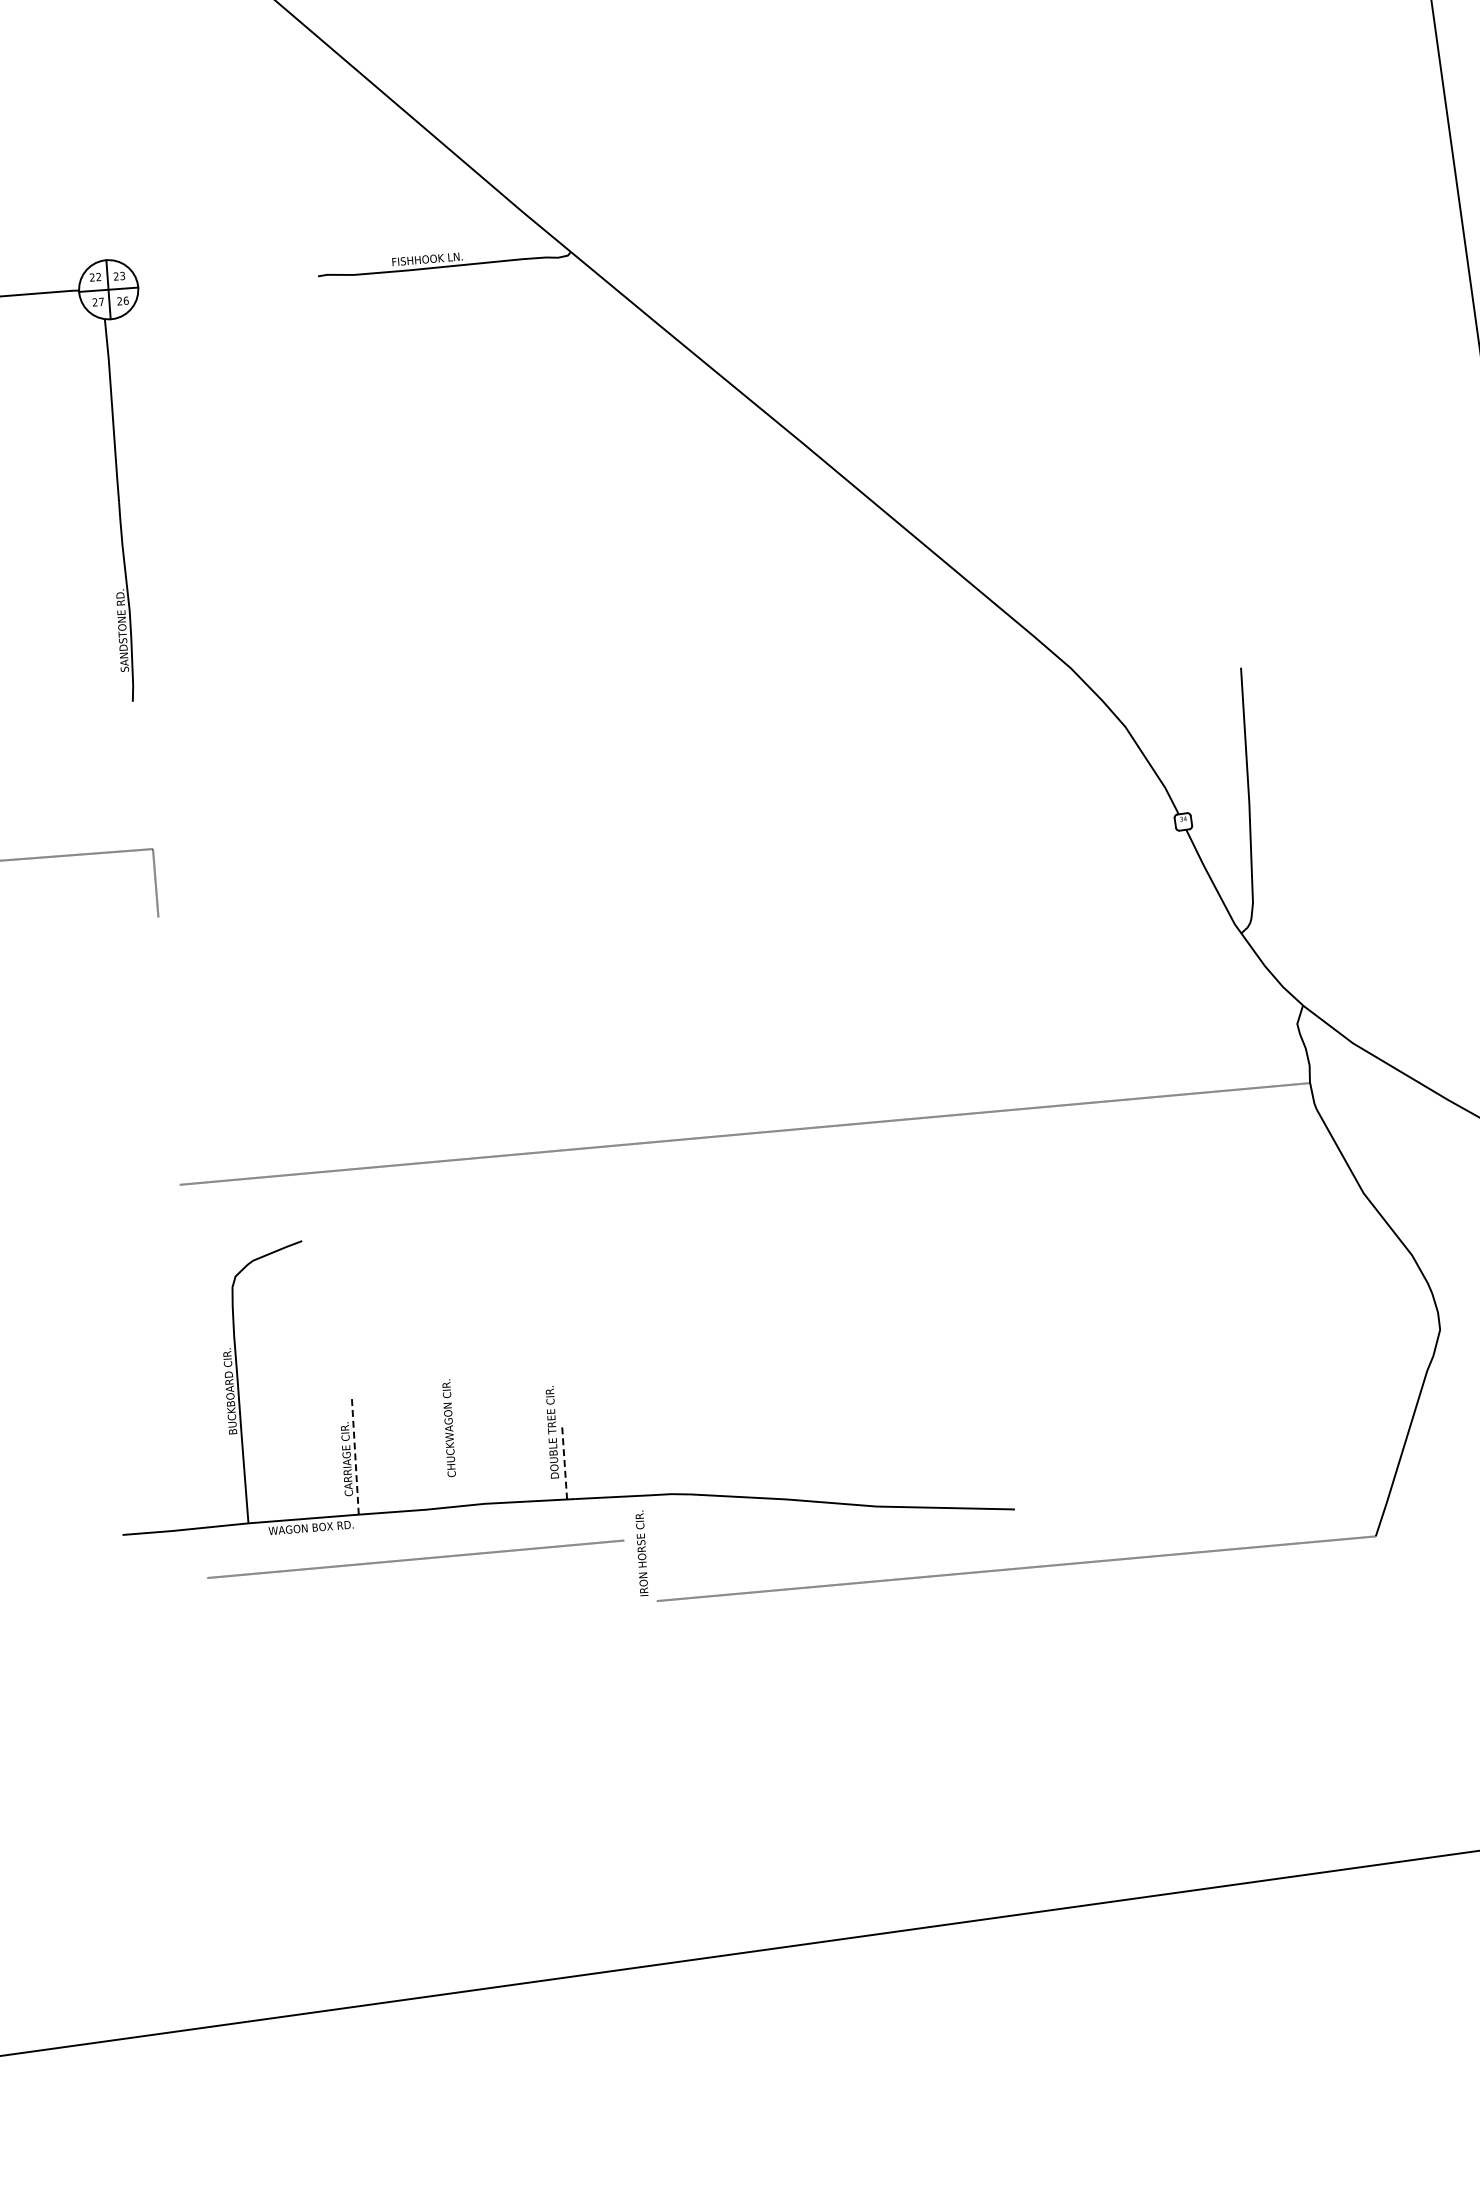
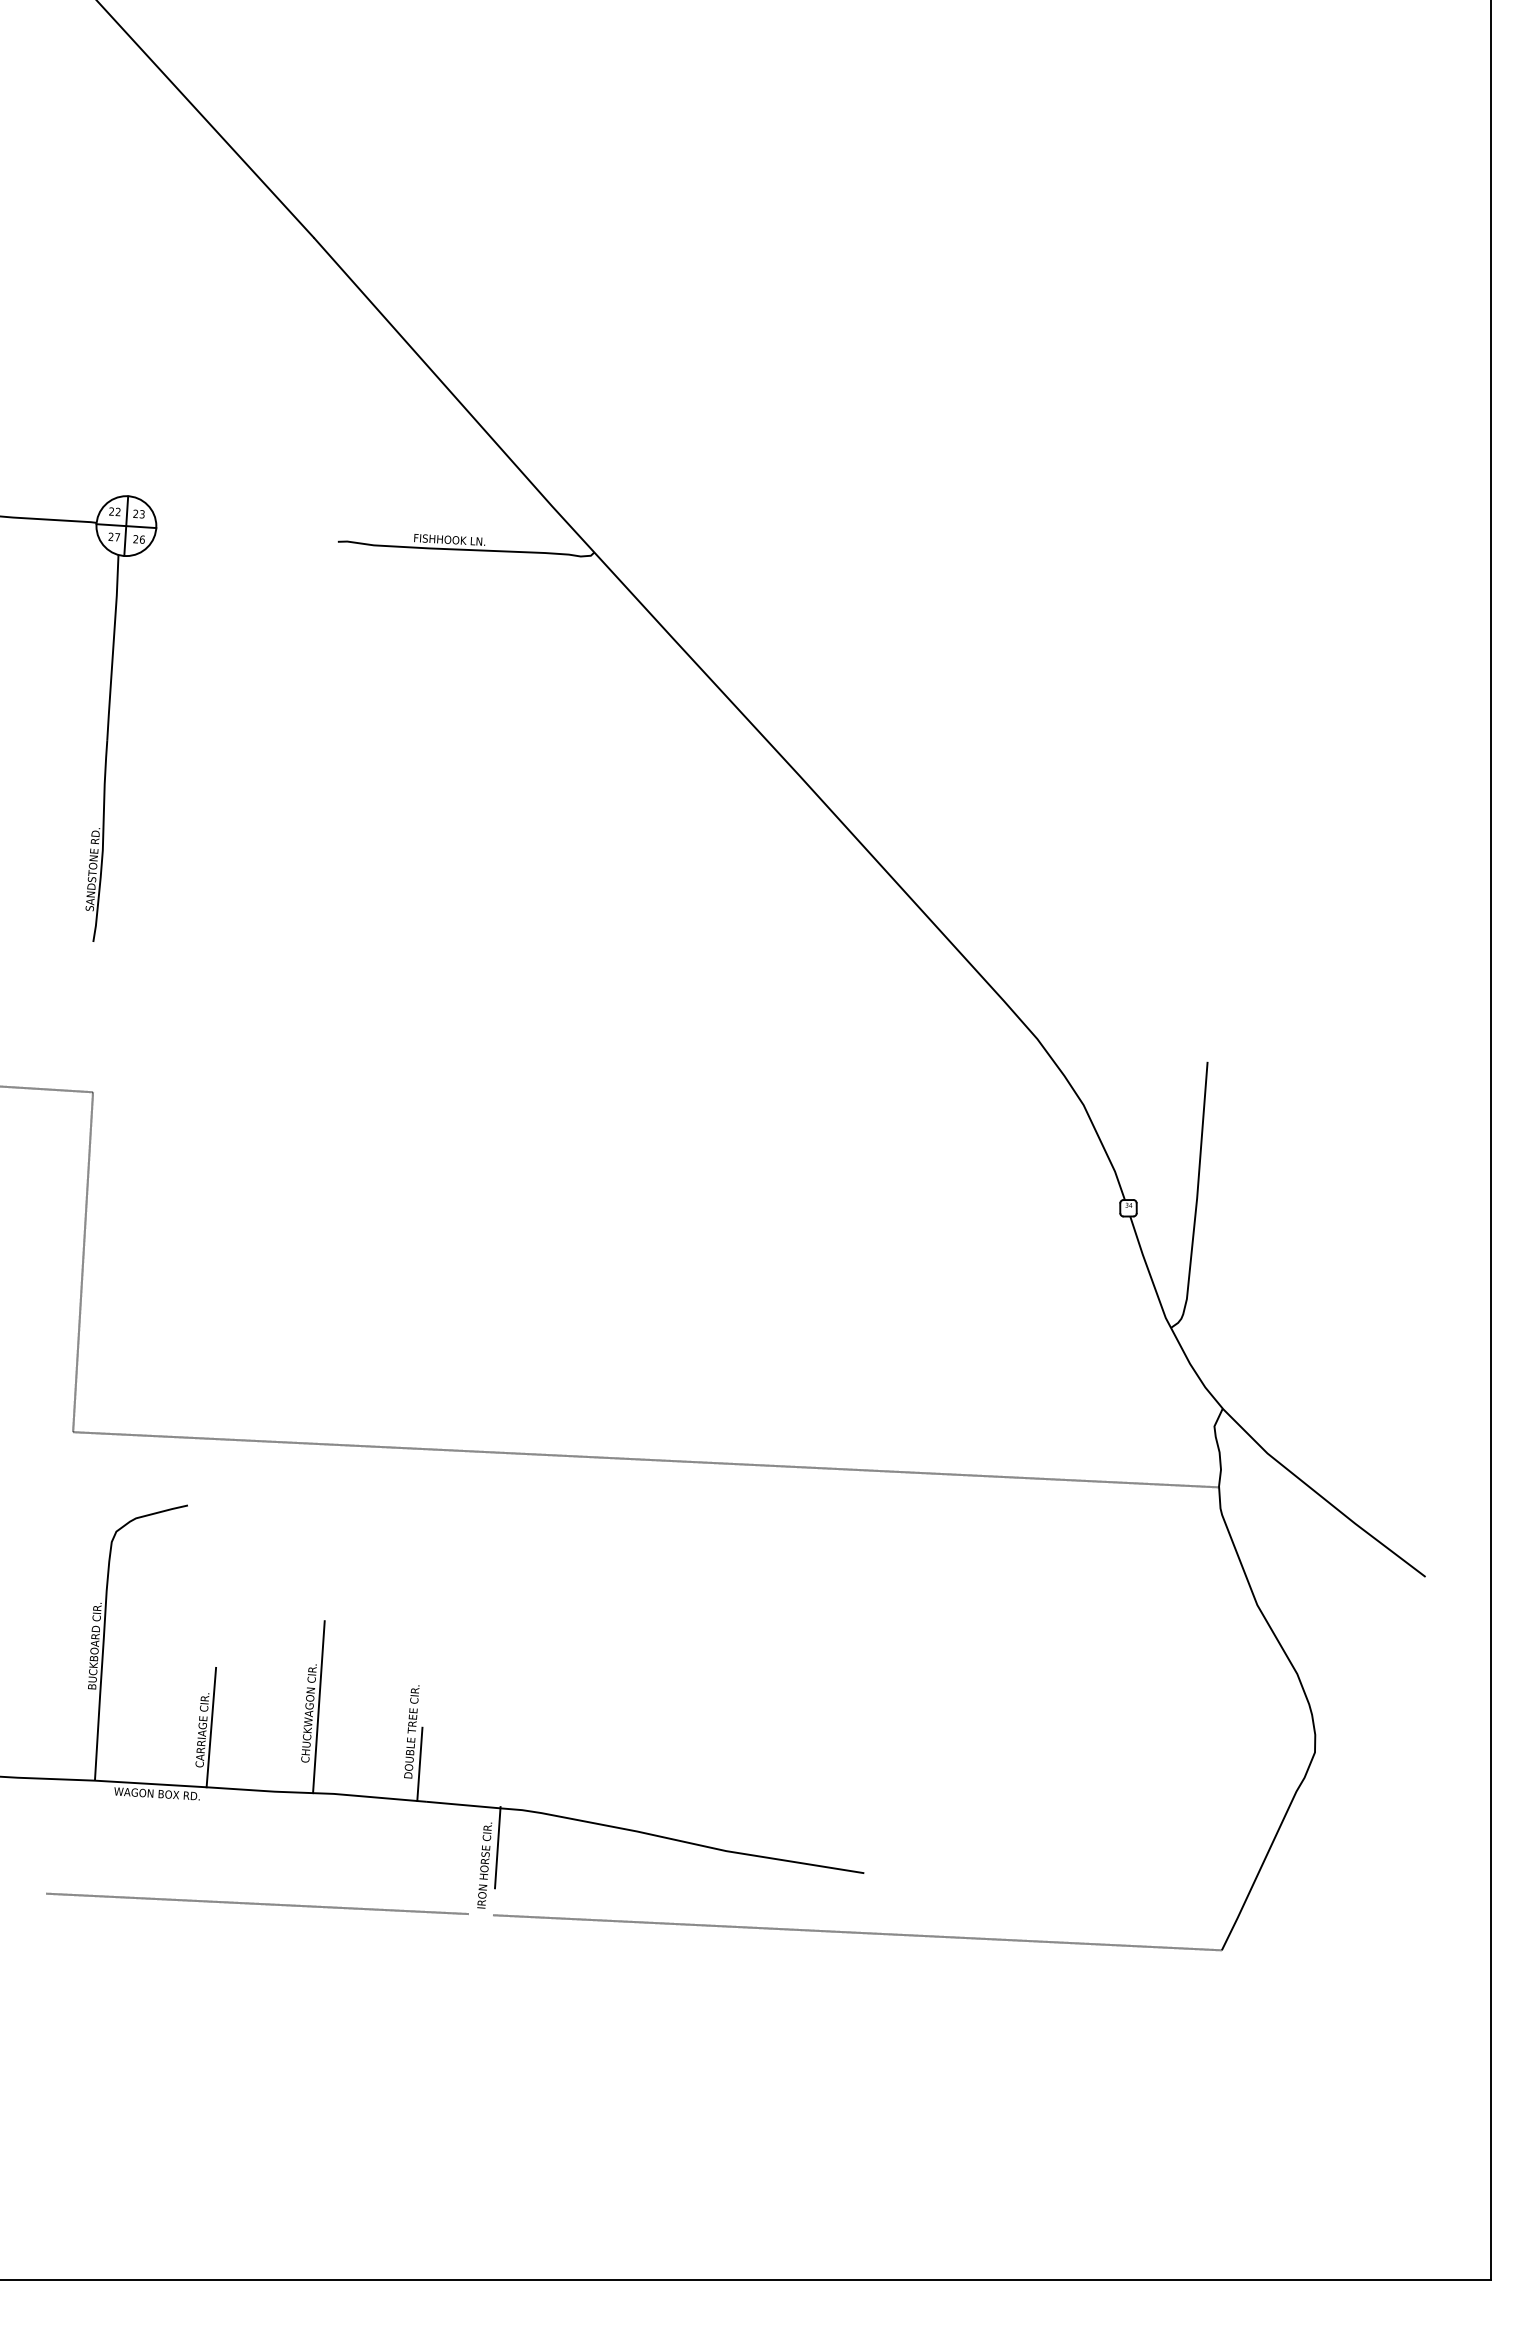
line: (168, 1050) -> (80, 1296), added
line: (457, 1421) -> (318, 1707), added
line: (355, 1455) -> (211, 1727), dashed -> solid
line: (564, 1463) -> (419, 1764), dashed -> solid
line: (652, 1534) -> (497, 1847), added
line: (415, 1558) -> (257, 1903), moved

